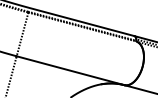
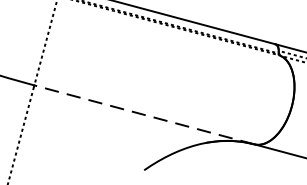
line: (70, 70) -> (144, 114), solid -> dashed

